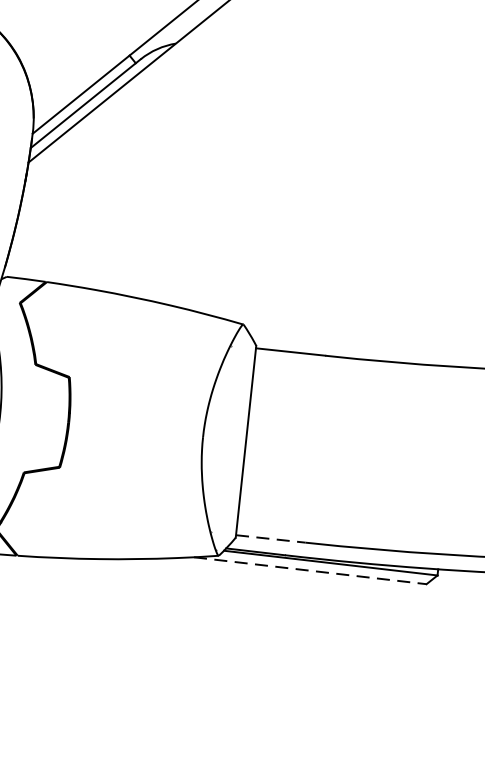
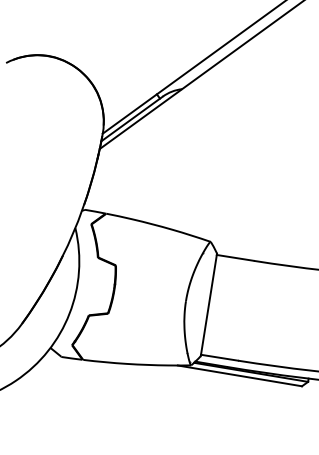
line: (270, 538) -> (219, 357), dashed -> solid
line: (309, 570) -> (239, 375), dashed -> solid

